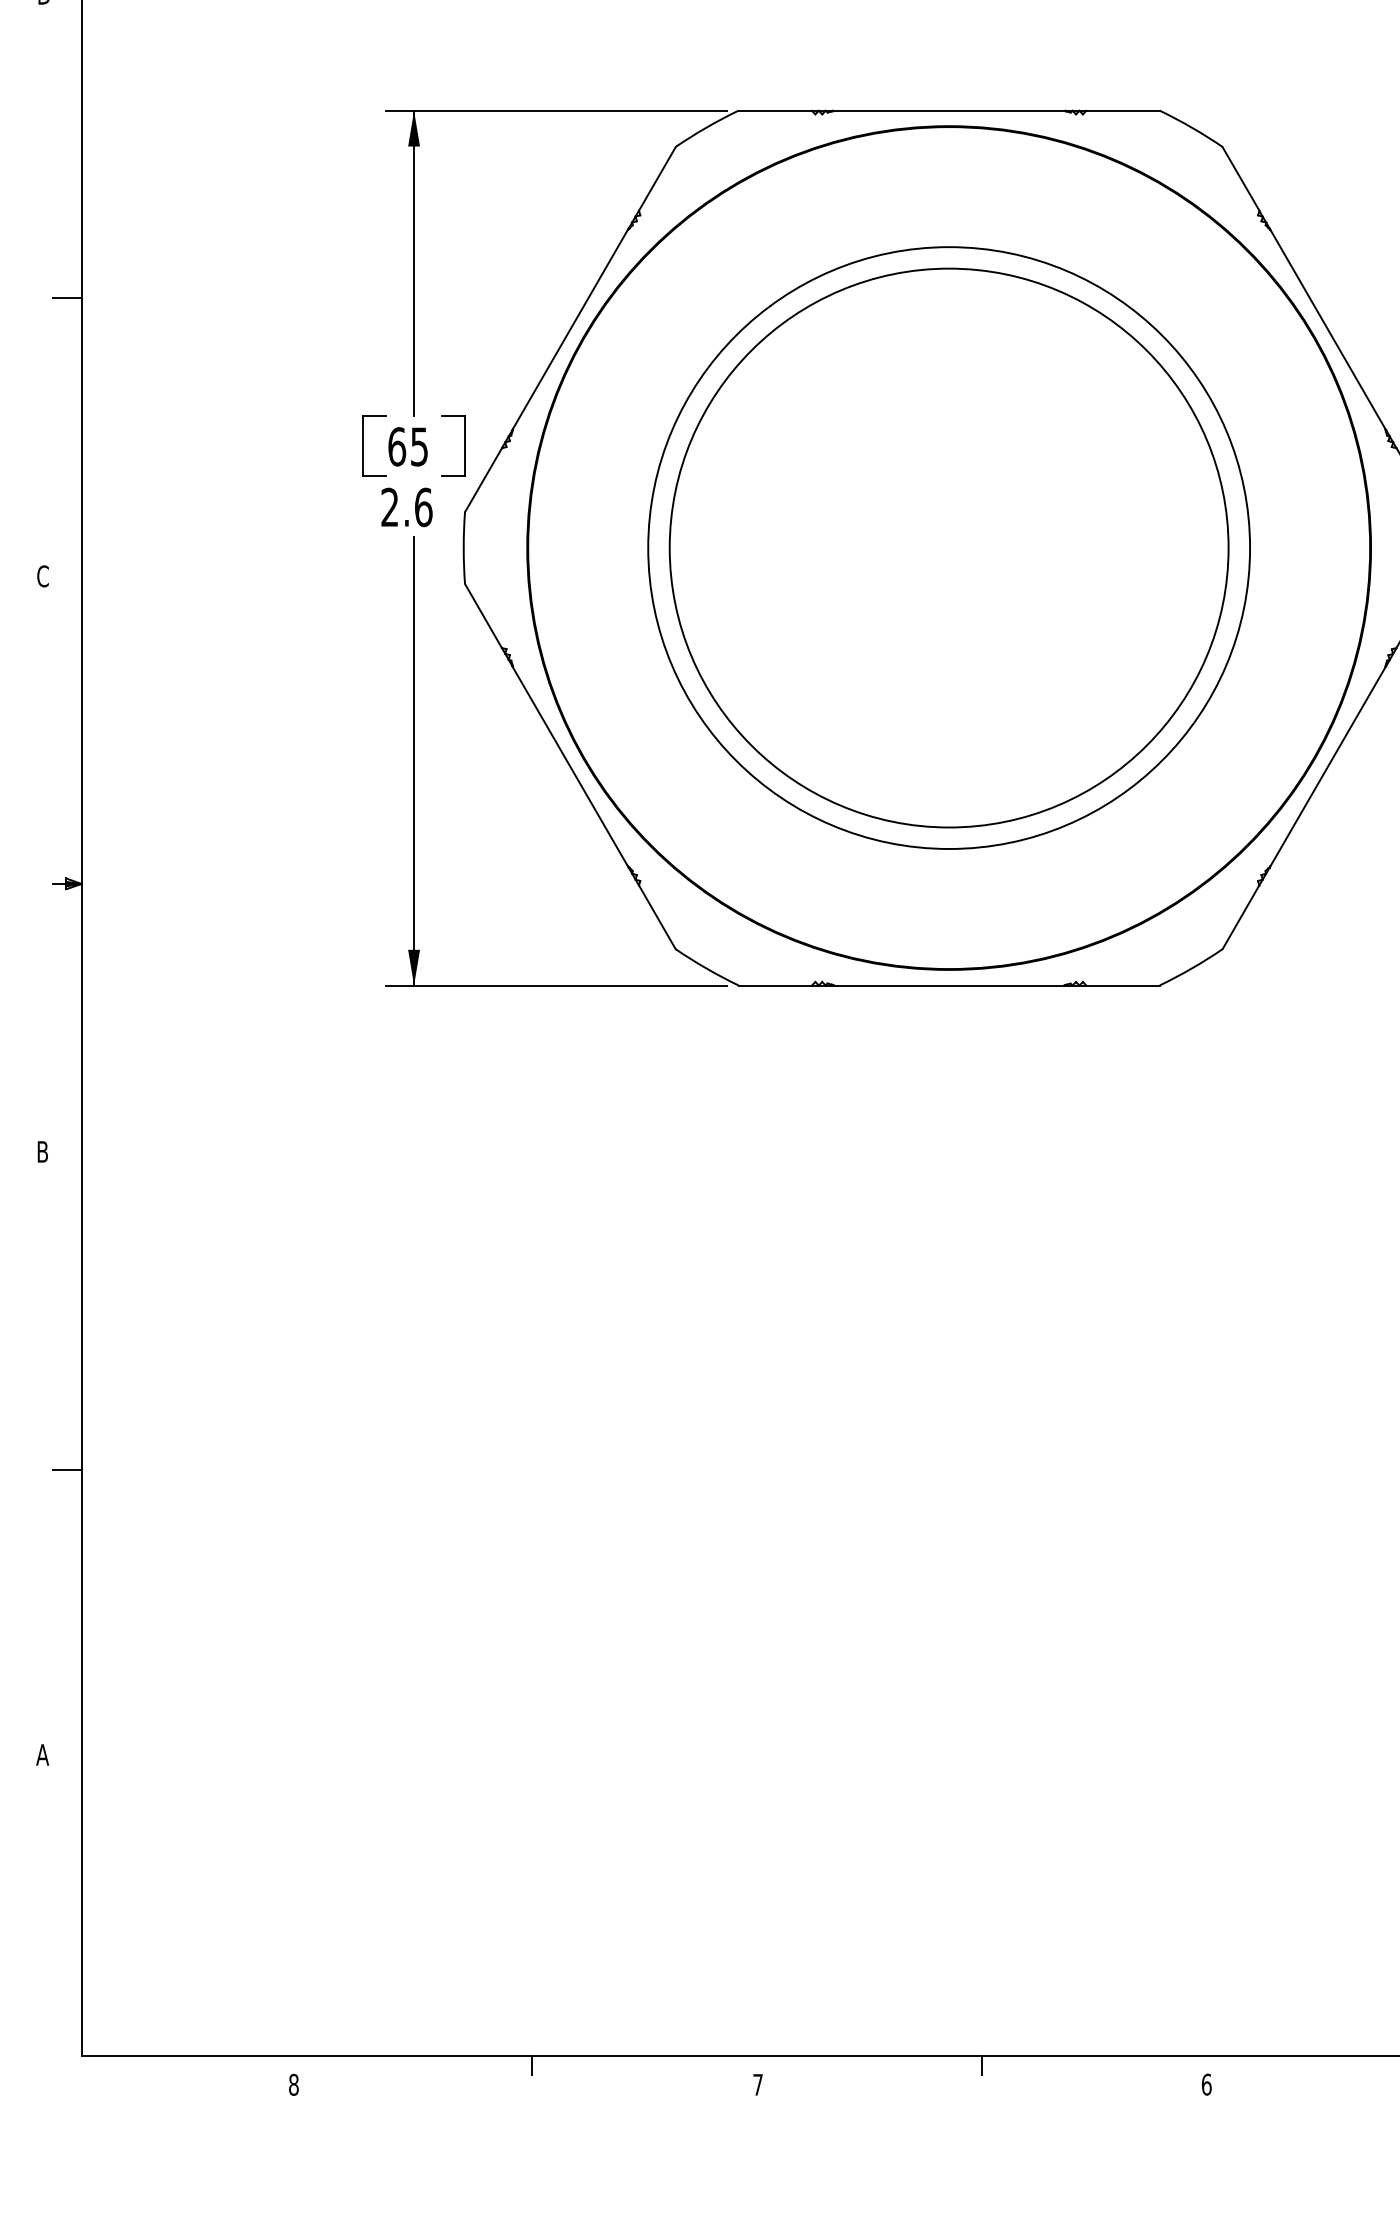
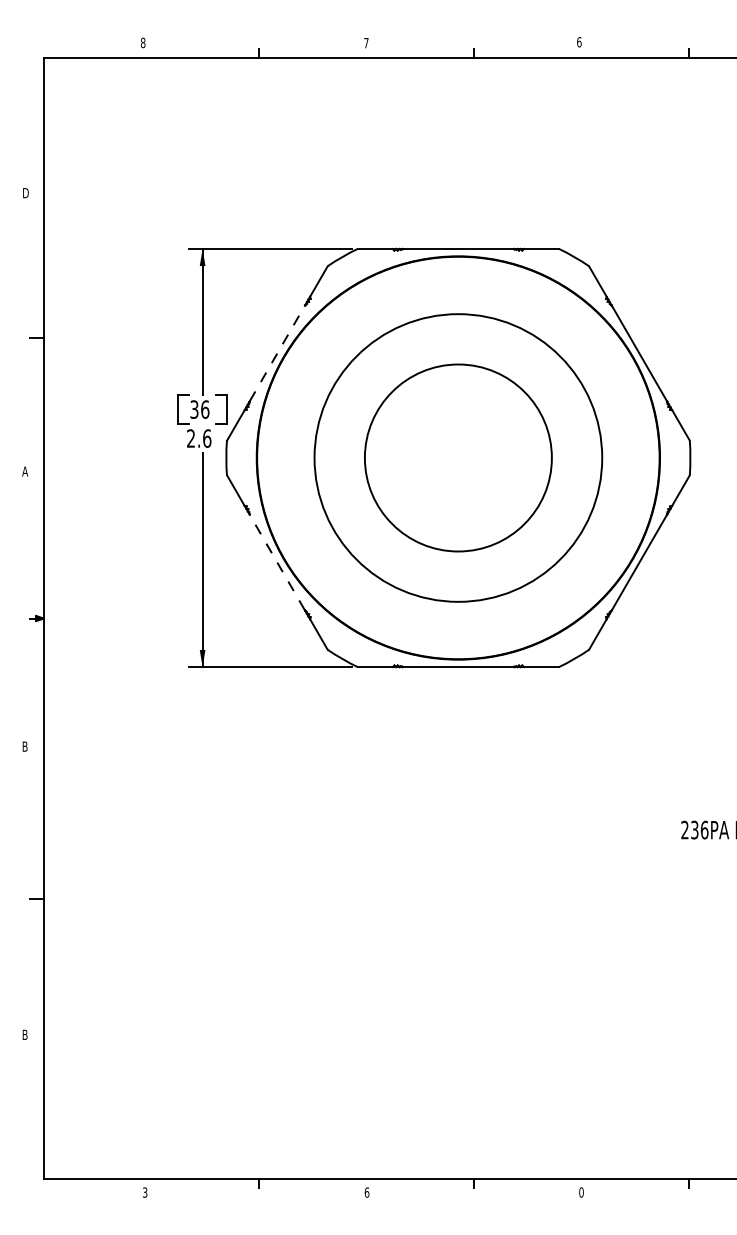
line: (570, 329) -> (277, 353), solid -> dashed
text: (407, 446) -> (199, 409), 65 -> 36
circle: (947, 547) -> (457, 457), size x0.7
text: (43, 576) -> (25, 471), C -> A
line: (570, 766) -> (277, 562), solid -> dashed
text: (43, 1754) -> (25, 1034), A -> B
text: (292, 2084) -> (144, 1192), 8 -> 3
text: (756, 2084) -> (366, 1192), 7 -> 6
text: (1206, 2084) -> (581, 1192), 6 -> 0

